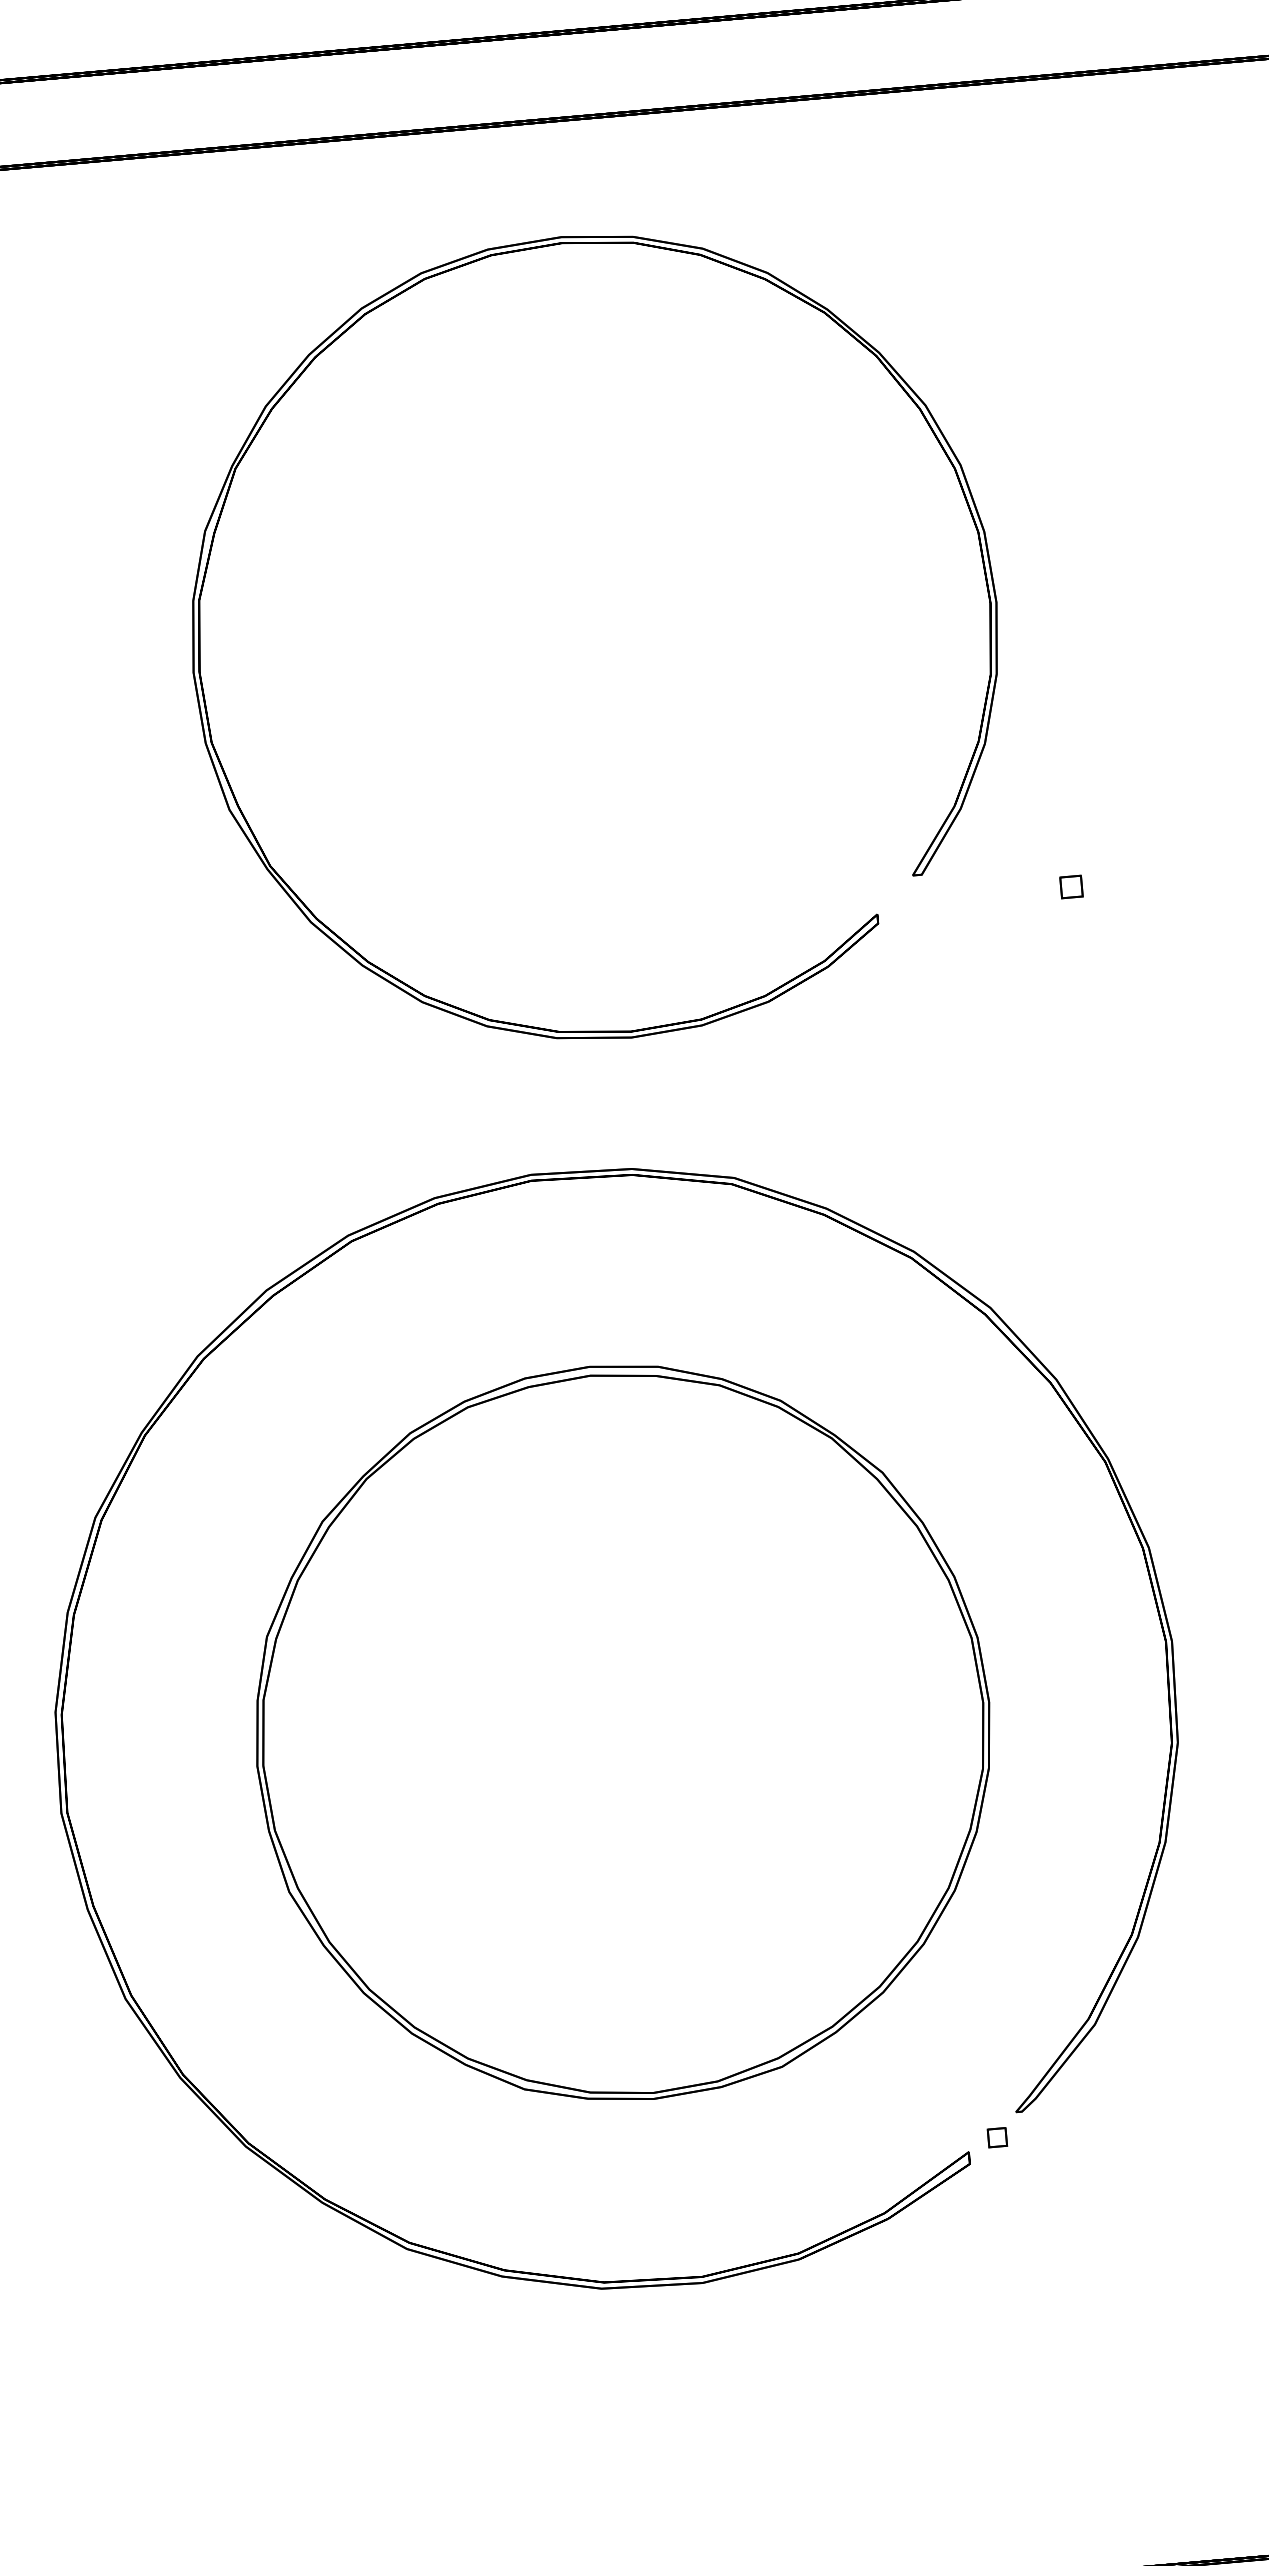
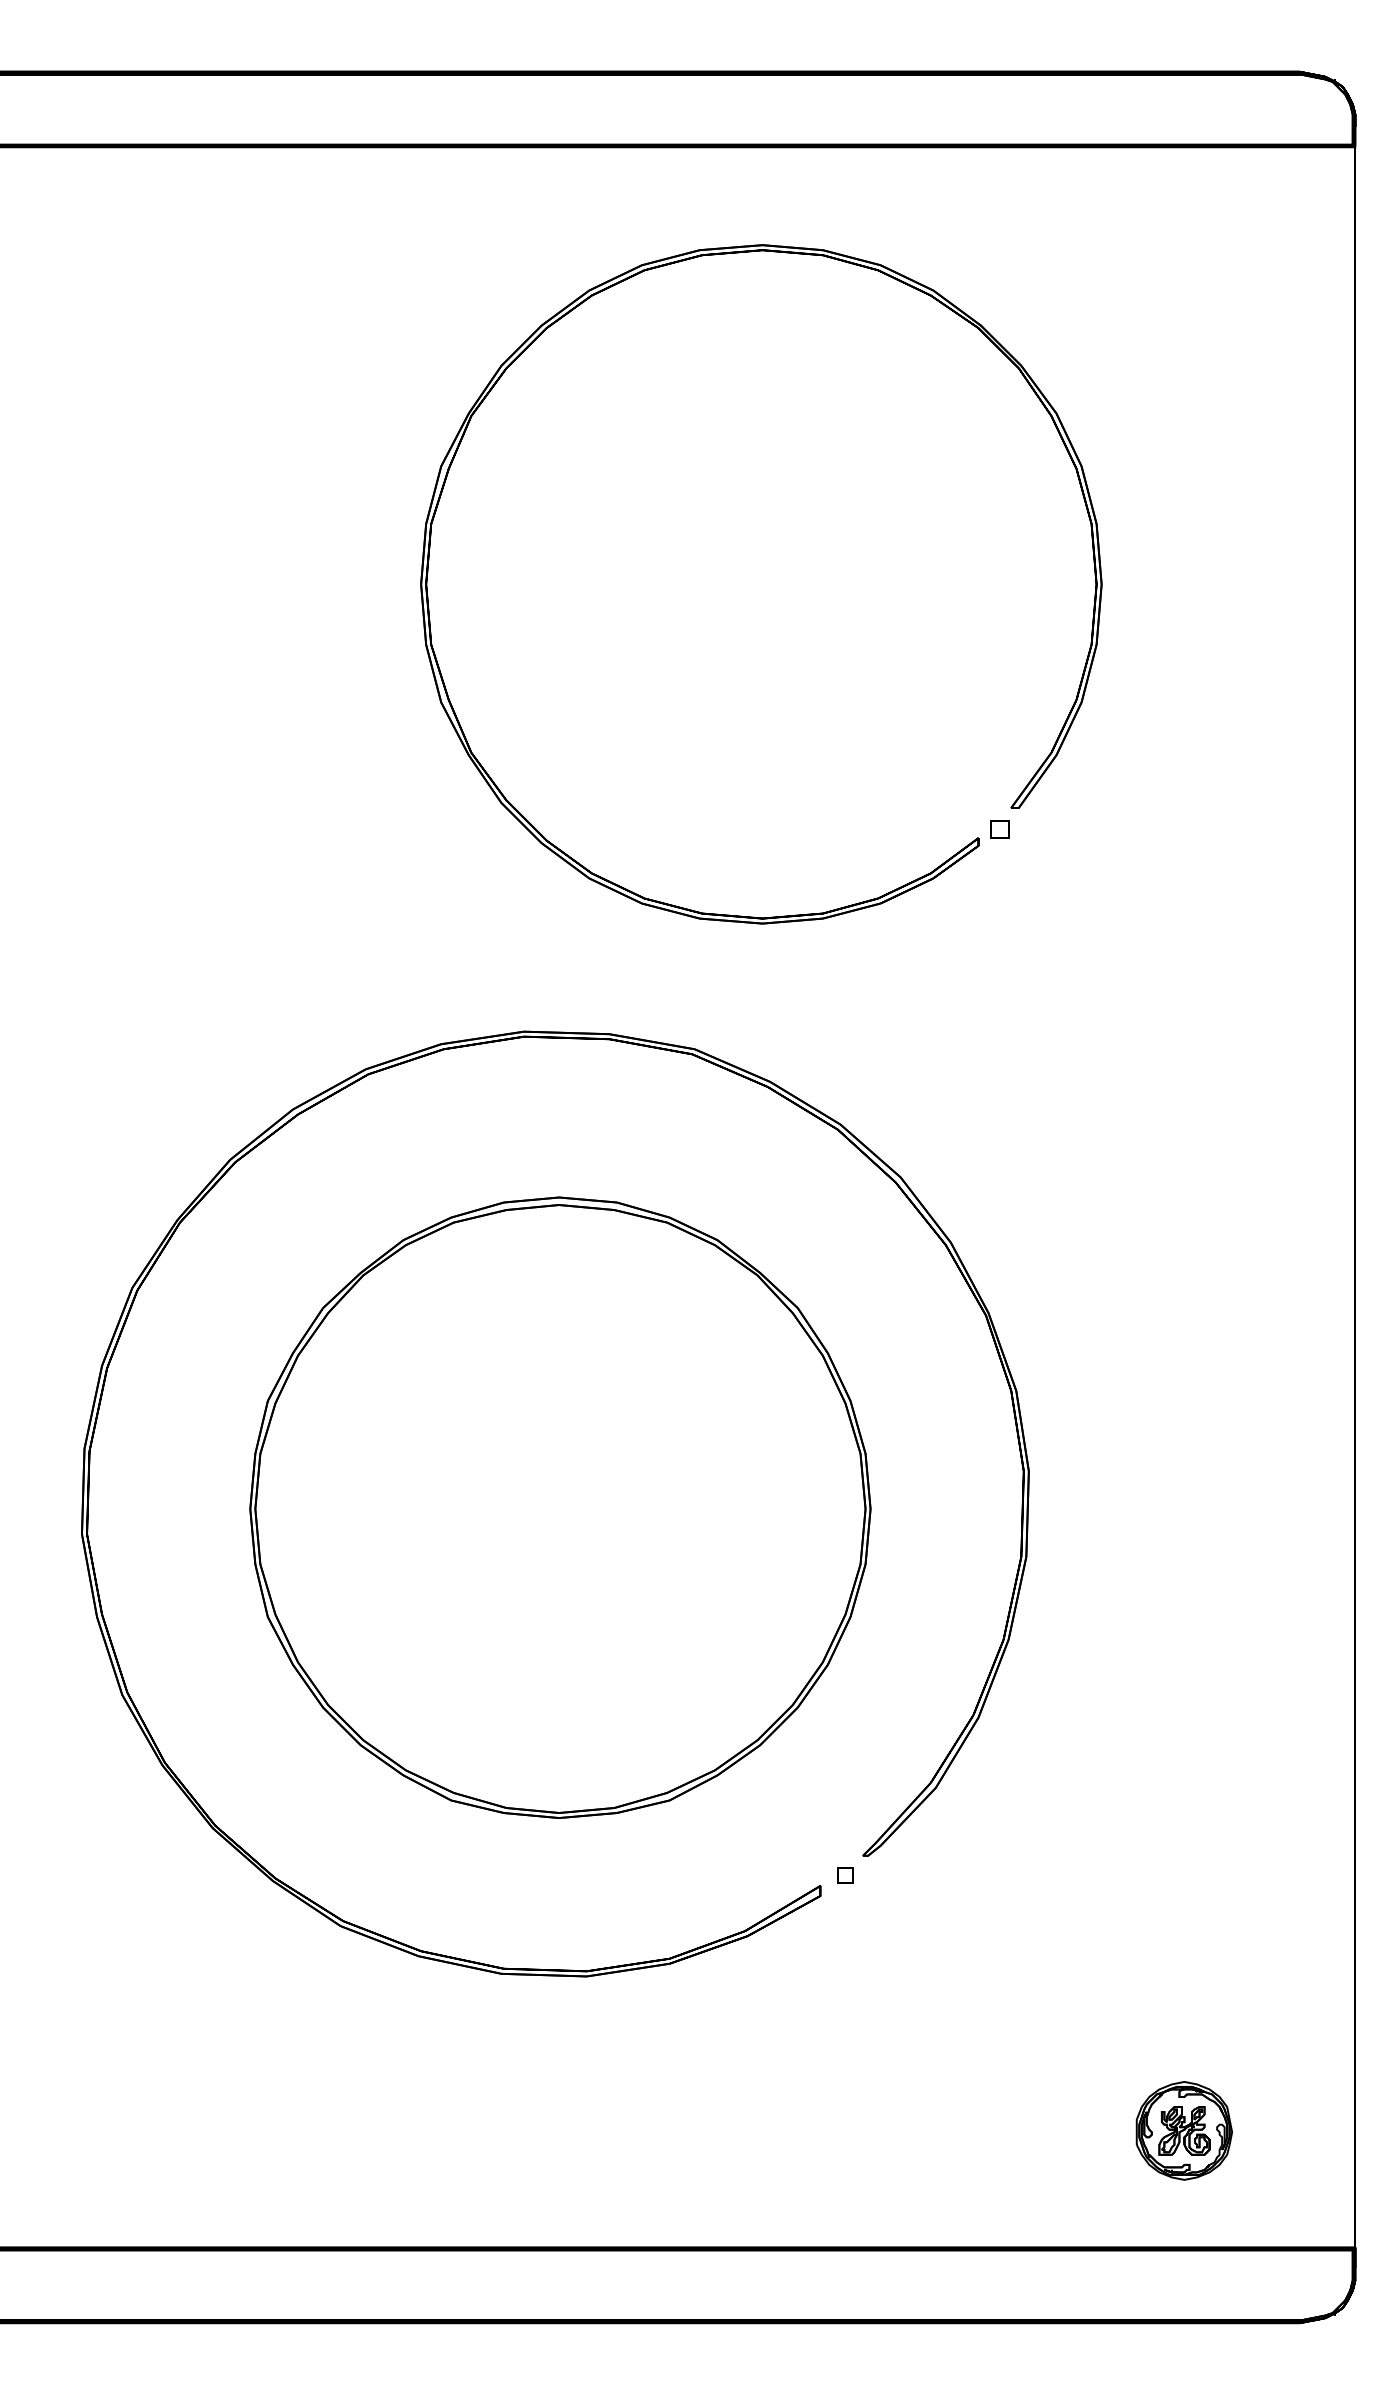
part: (591, 1030) -> (729, 914), moved

